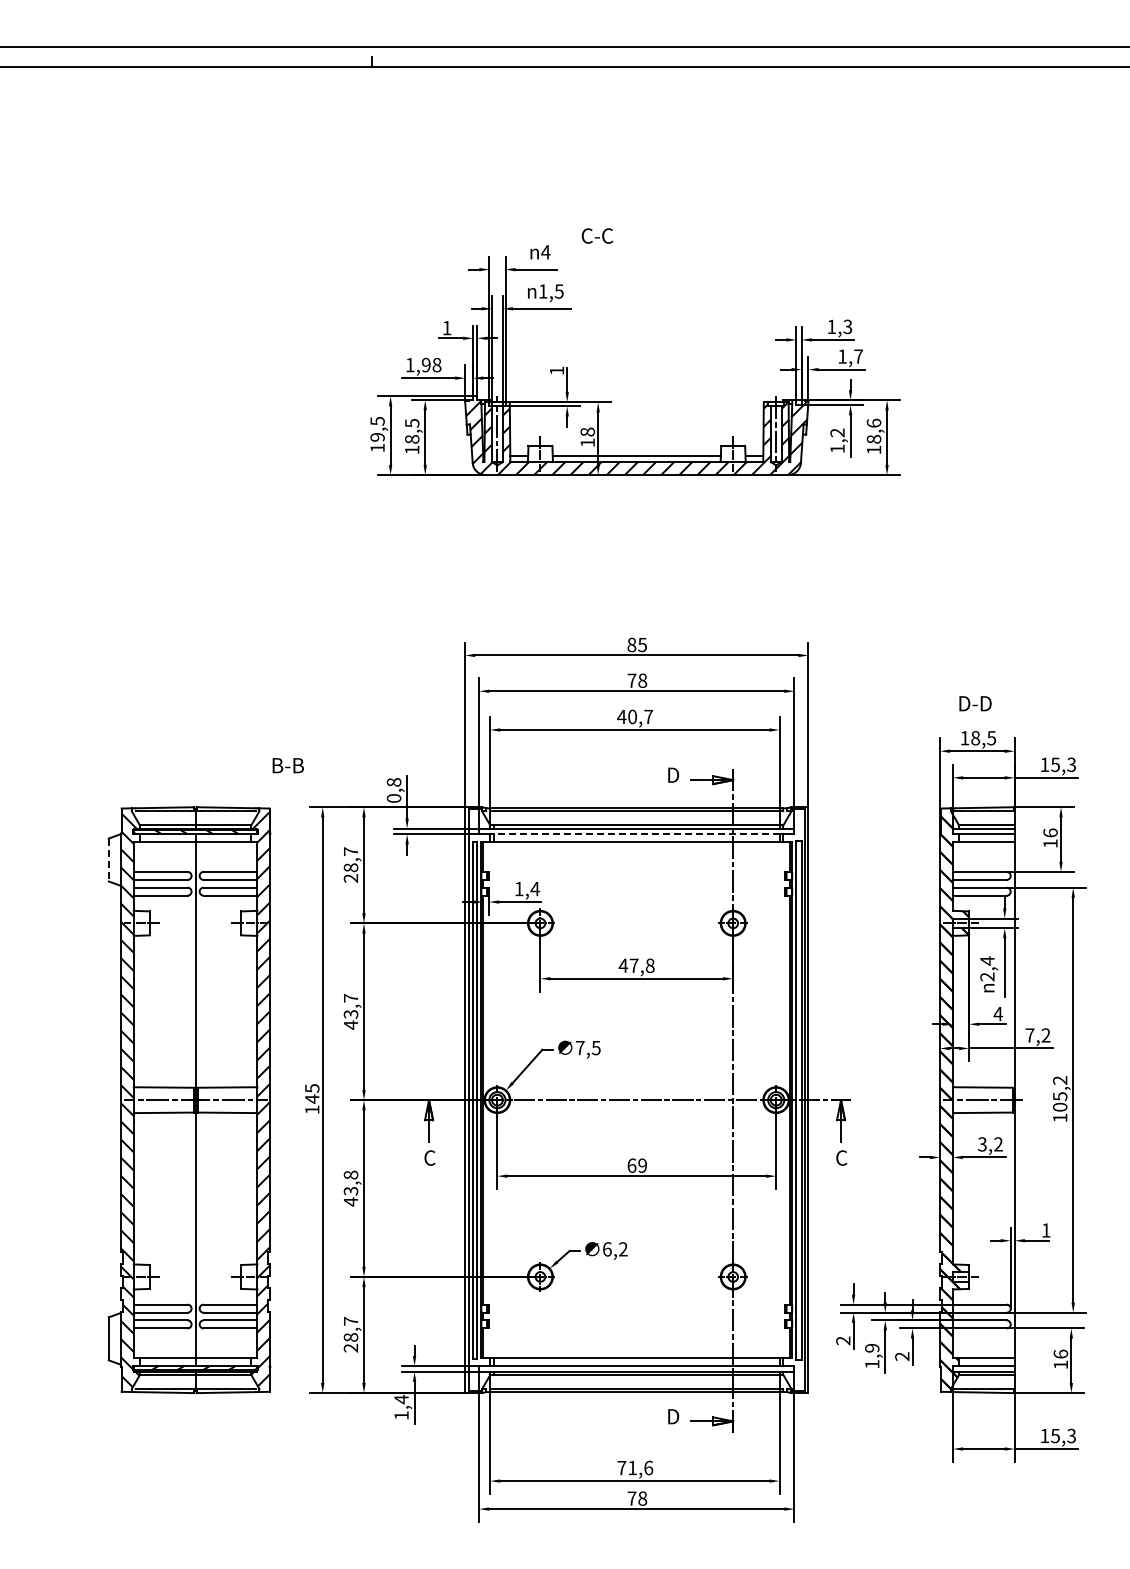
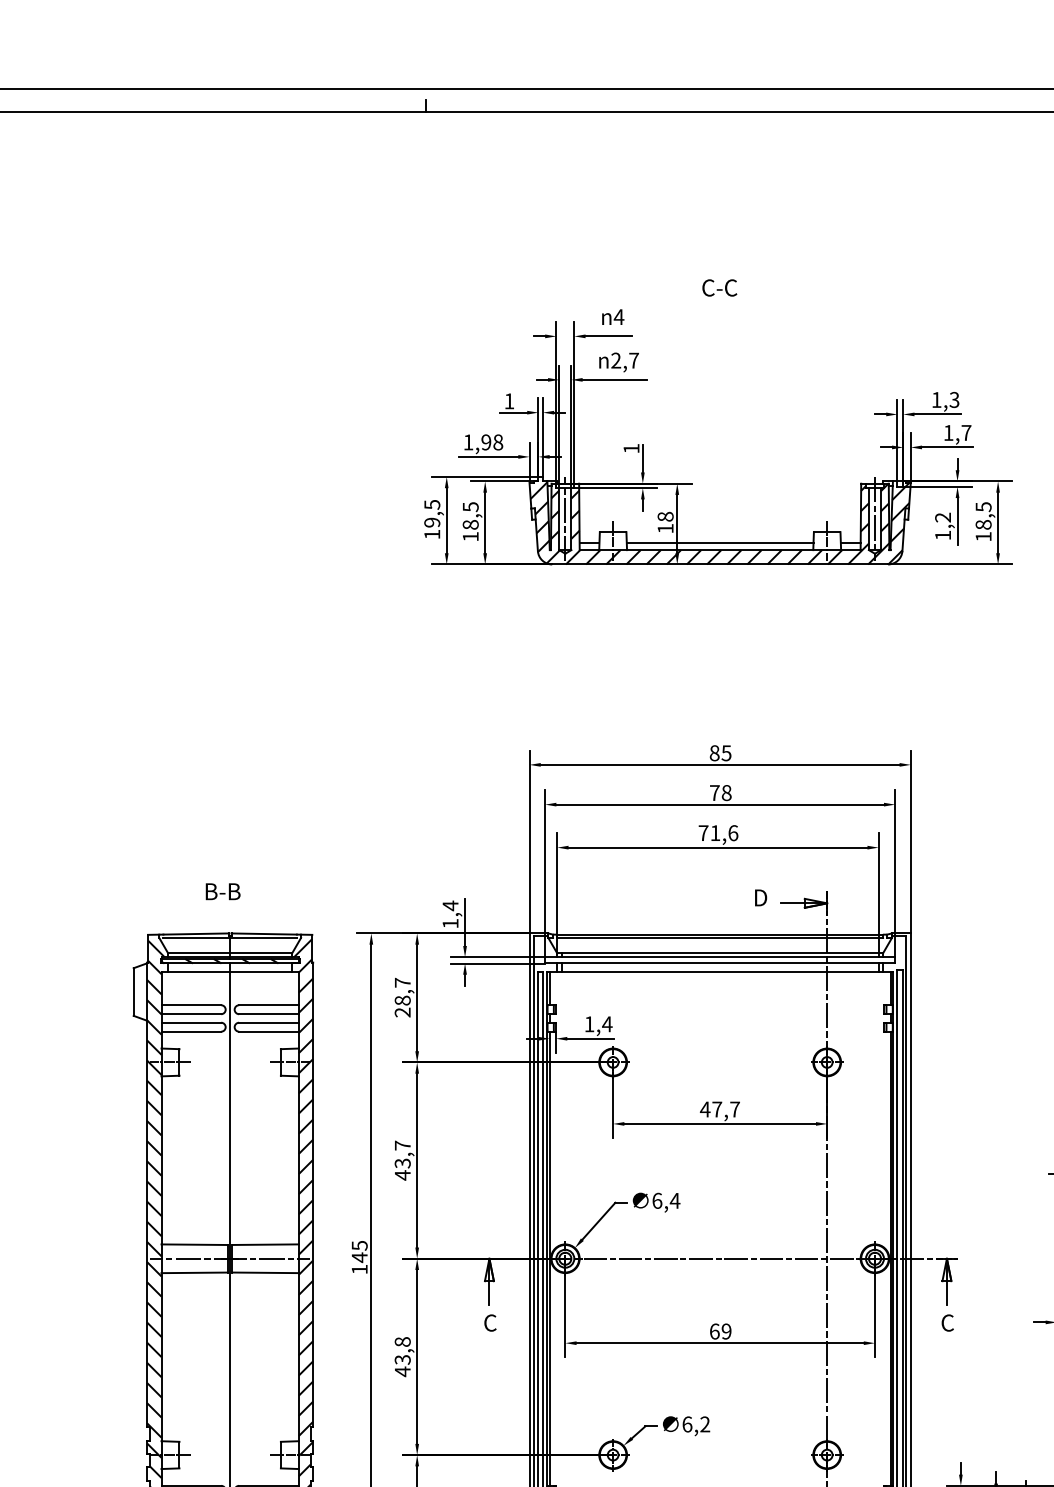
text: (597, 235) -> (719, 287), moved
text: (550, 291) -> (624, 360), 1,5 -> 2,7
text: (873, 422) -> (983, 506), 18,6 -> 18,5
text: (635, 716) -> (718, 832), 40,7 -> 71,6
text: (287, 765) -> (222, 891), moved
text: (393, 789) -> (449, 913), 0,8 -> 1,4
line: (636, 834) -> (719, 963), dashed -> solid
line: (108, 860) -> (133, 992), dashed -> solid
text: (649, 965) -> (734, 1109), 47,8 -> 47,7
text: (588, 1047) -> (666, 1200), 7,5 -> 6,4

